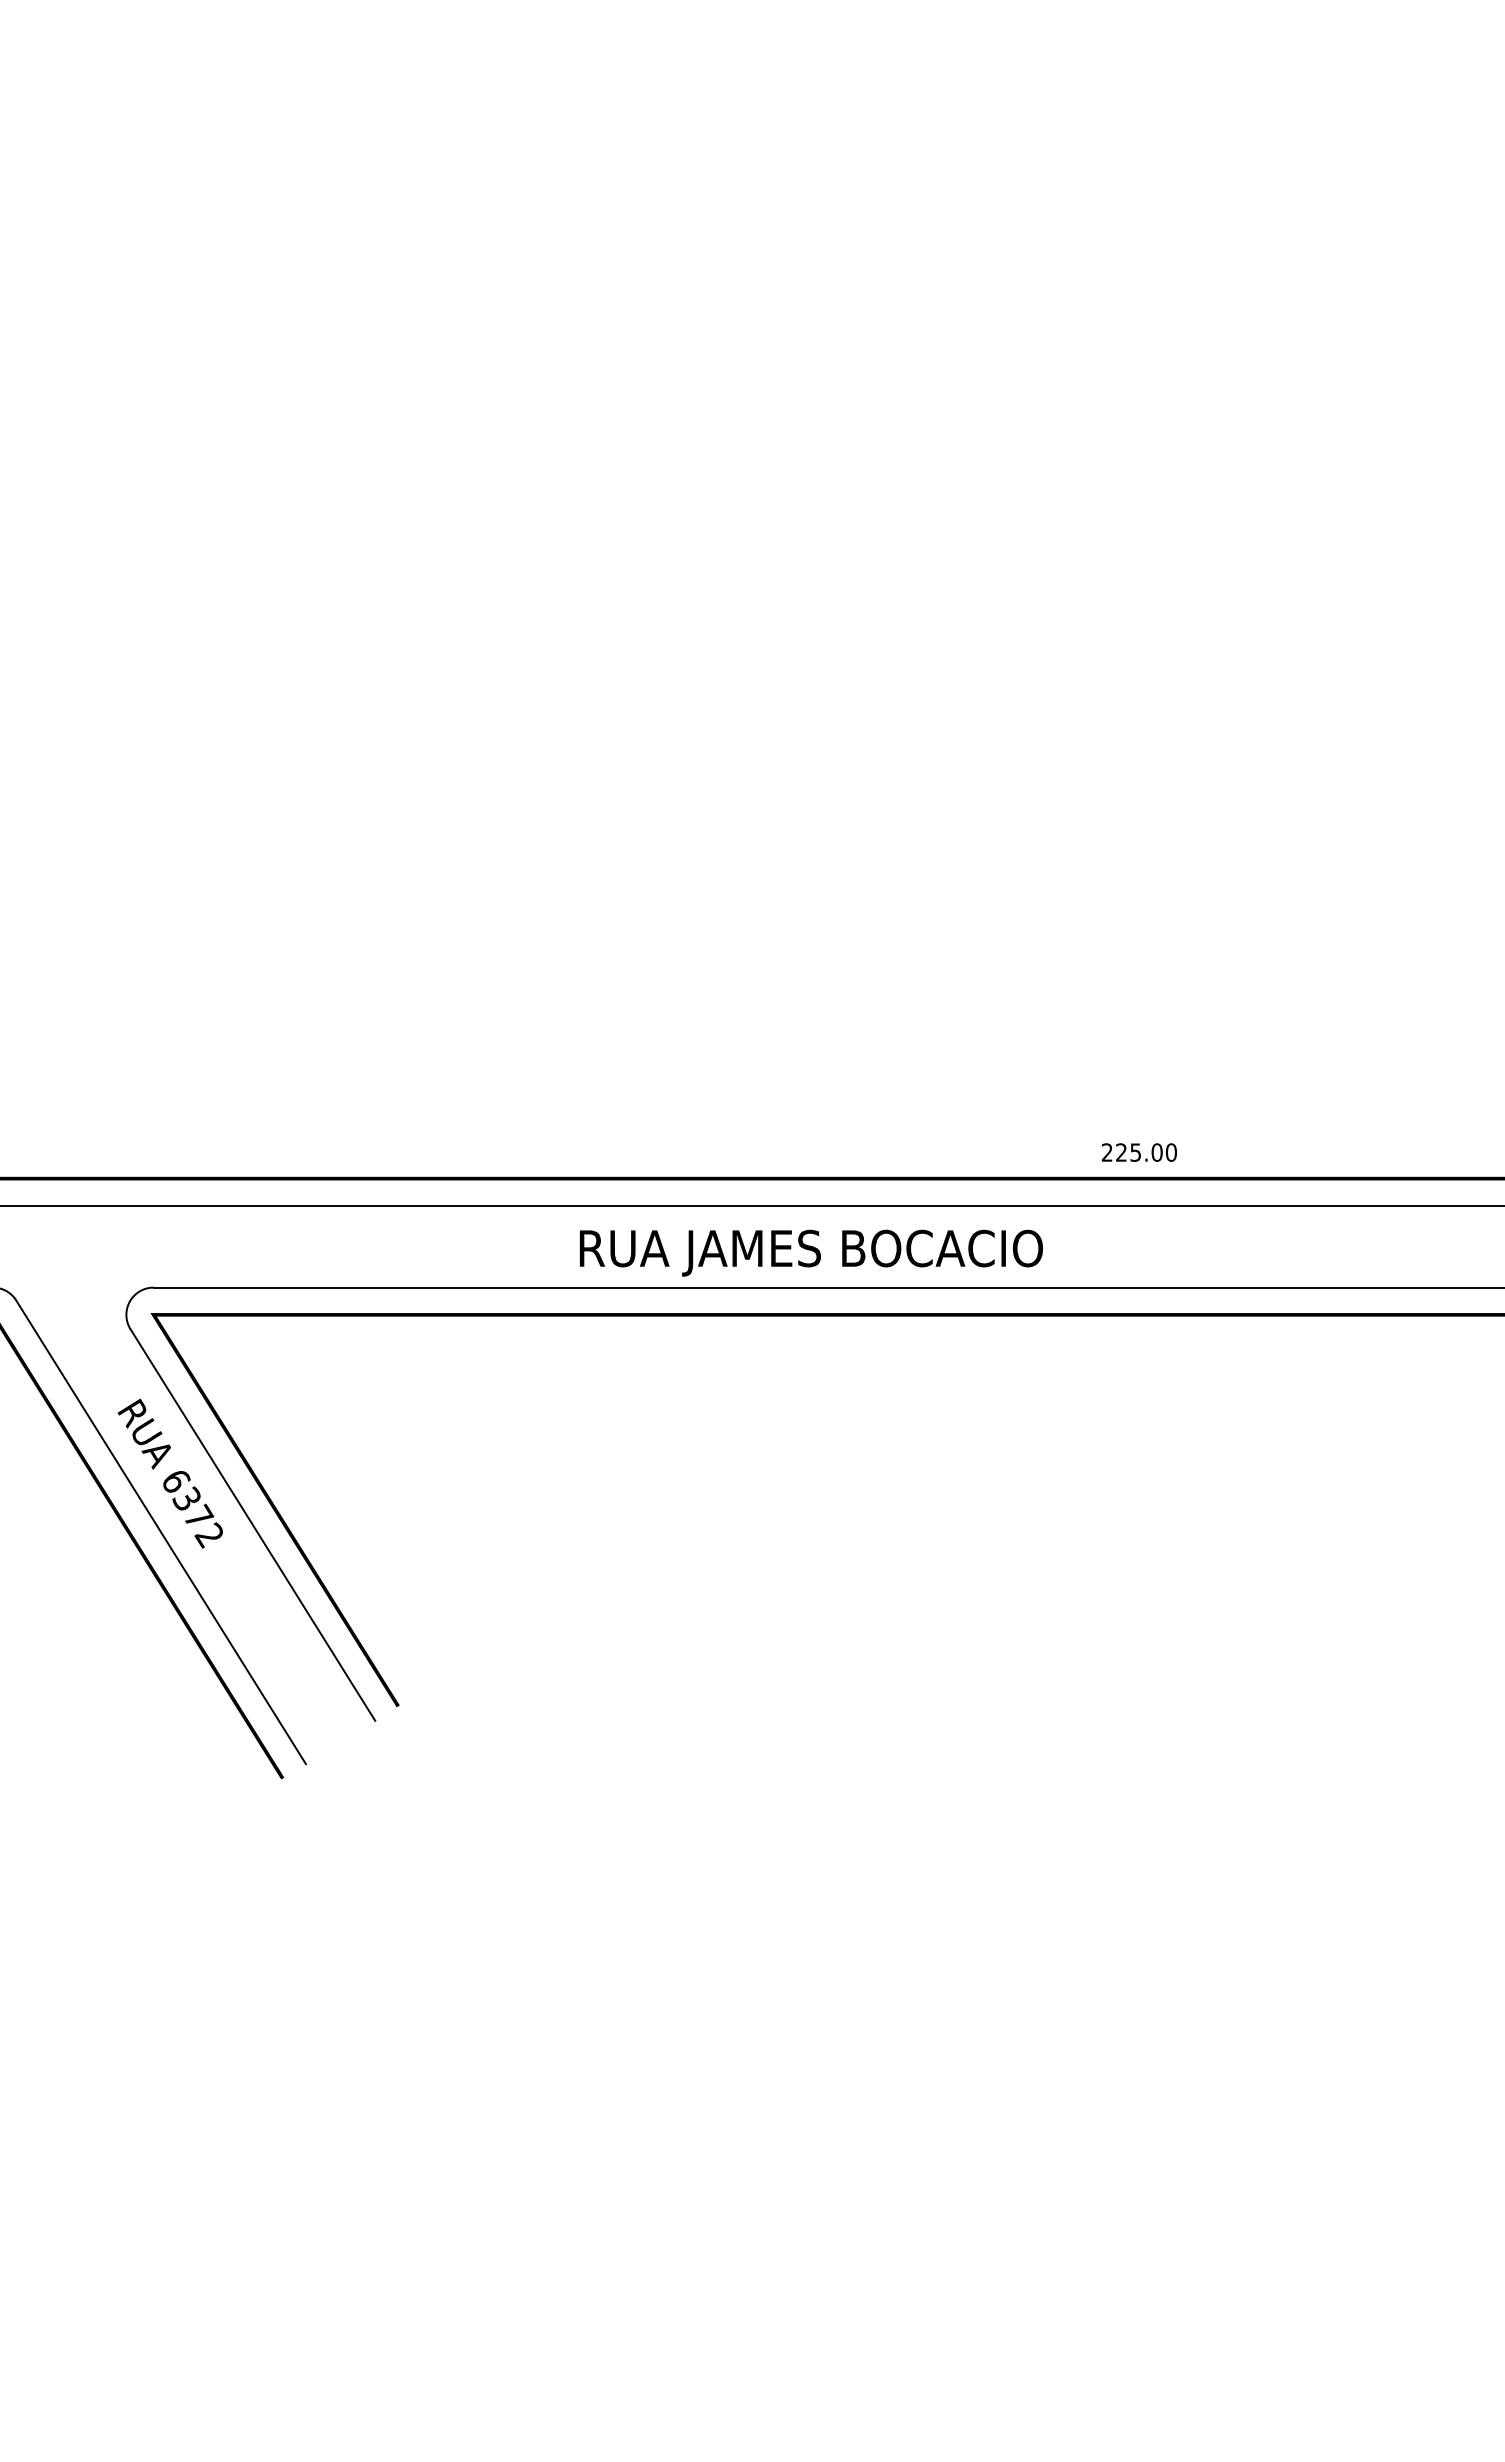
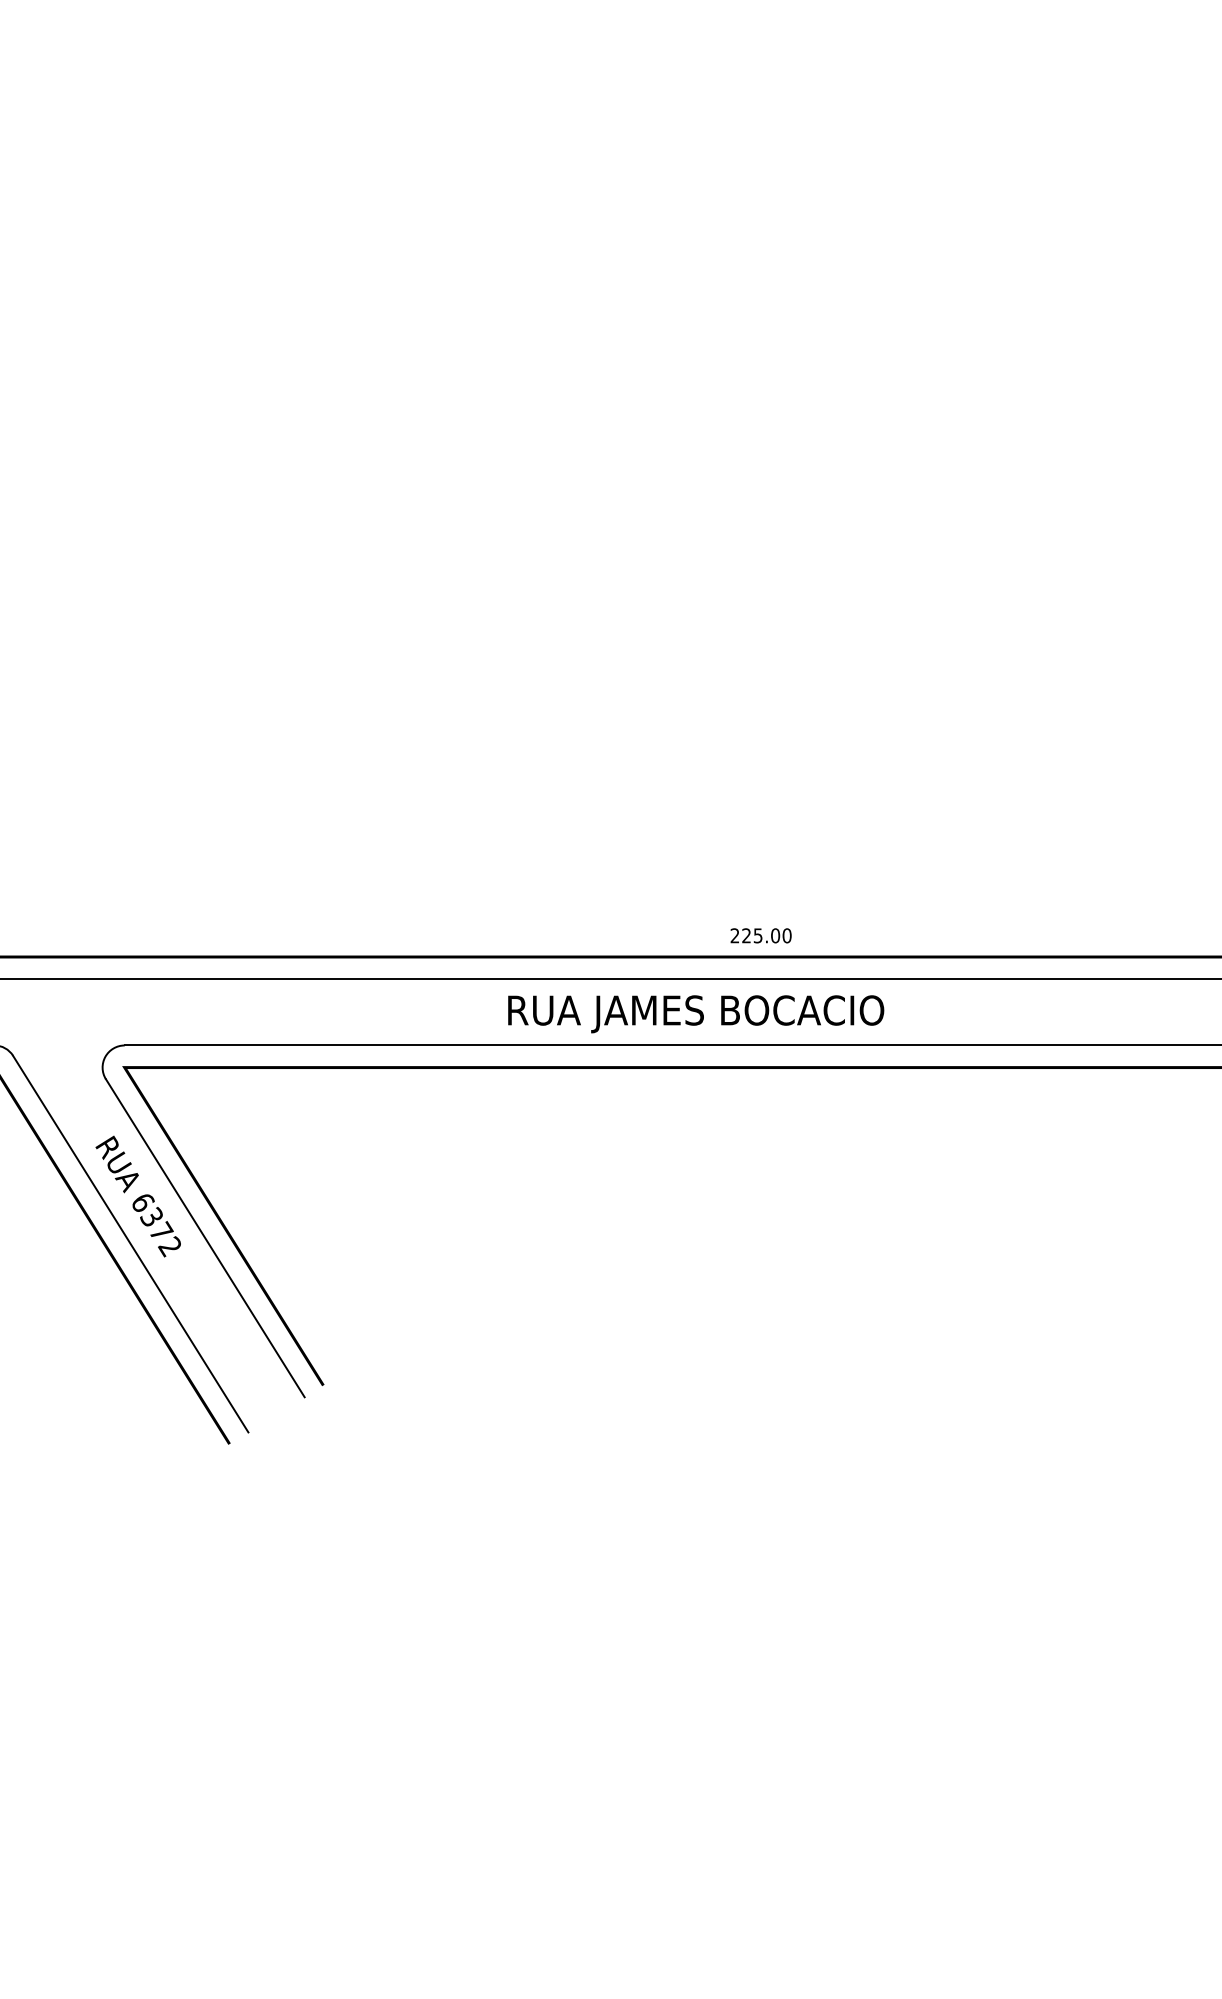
text: (1138, 1152) -> (760, 935), moved
text: (811, 1252) -> (696, 1013), moved

